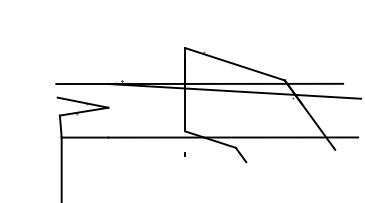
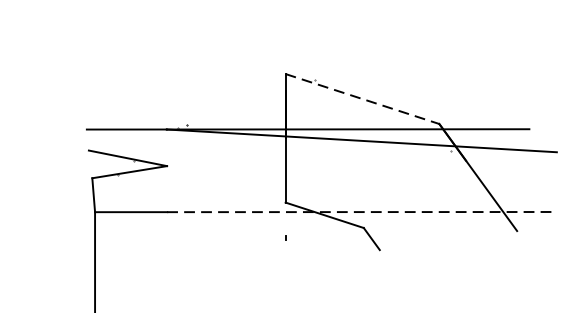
line: (235, 64) -> (363, 99), solid -> dashed
line: (233, 137) -> (360, 212), solid -> dashed

